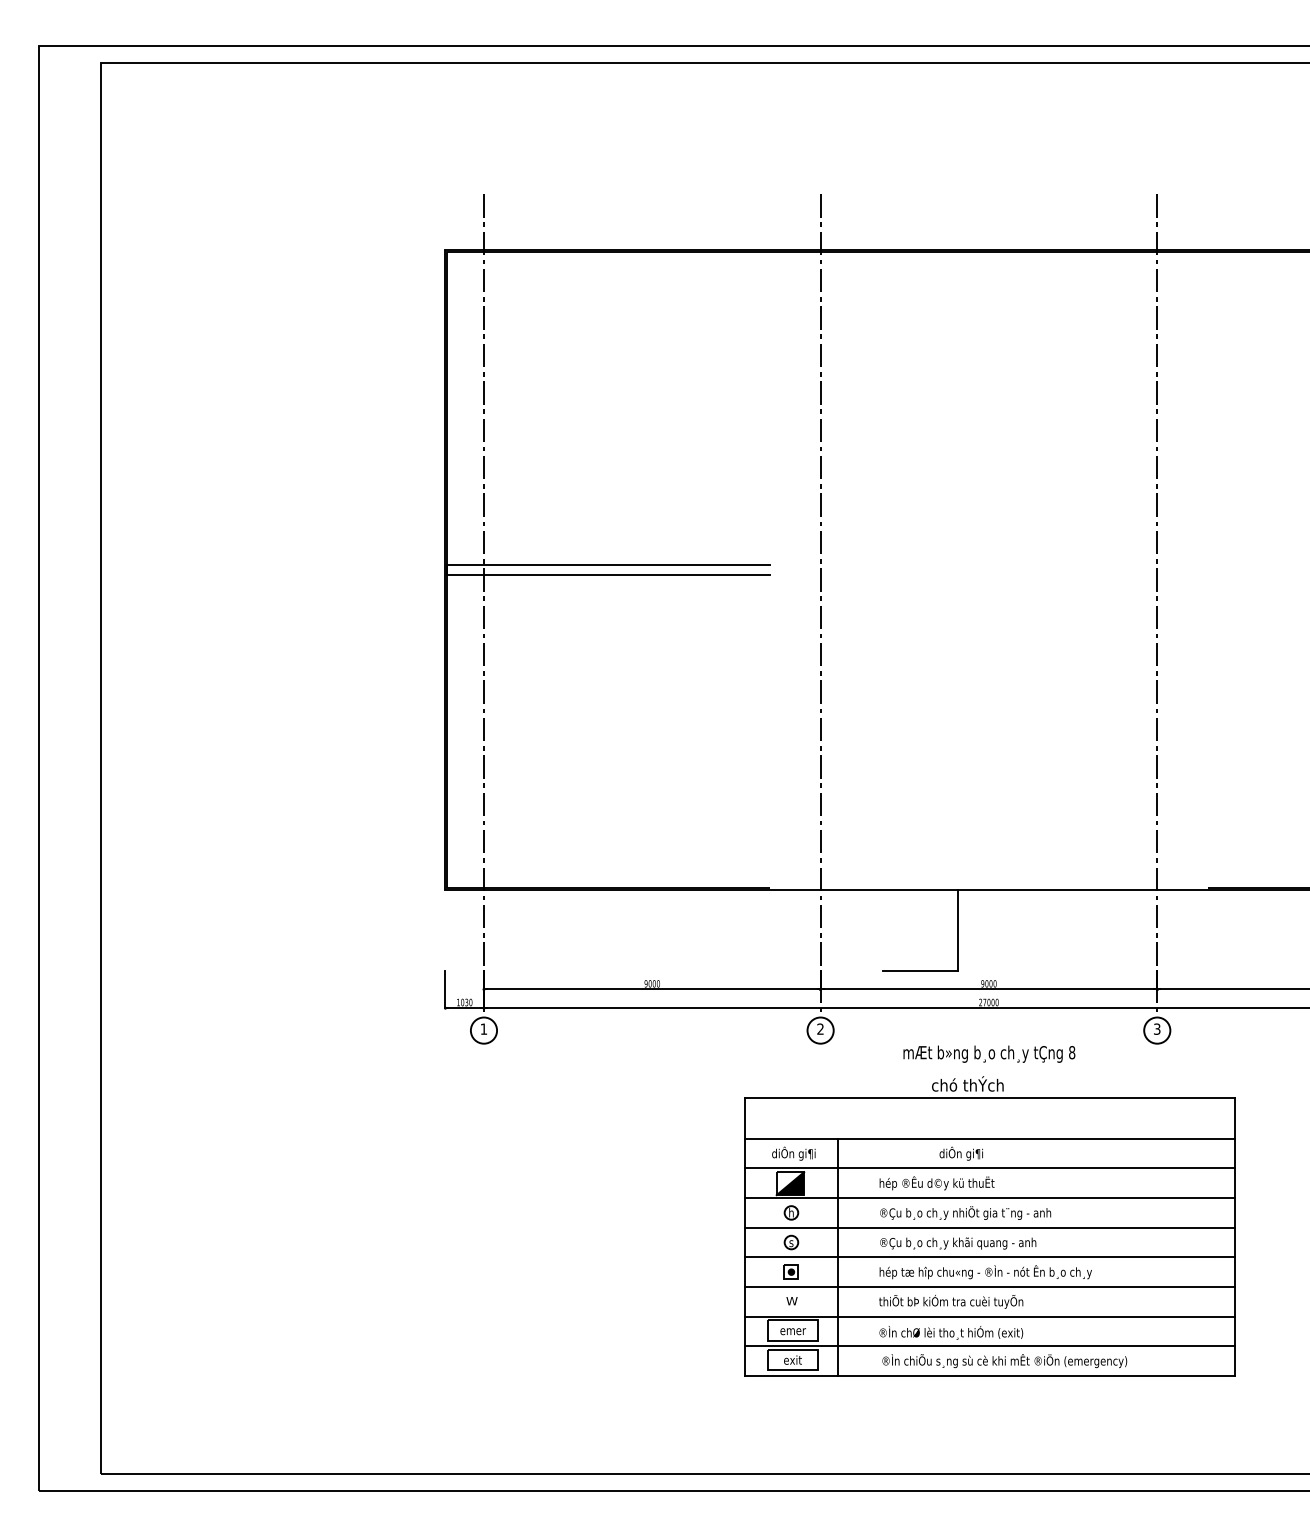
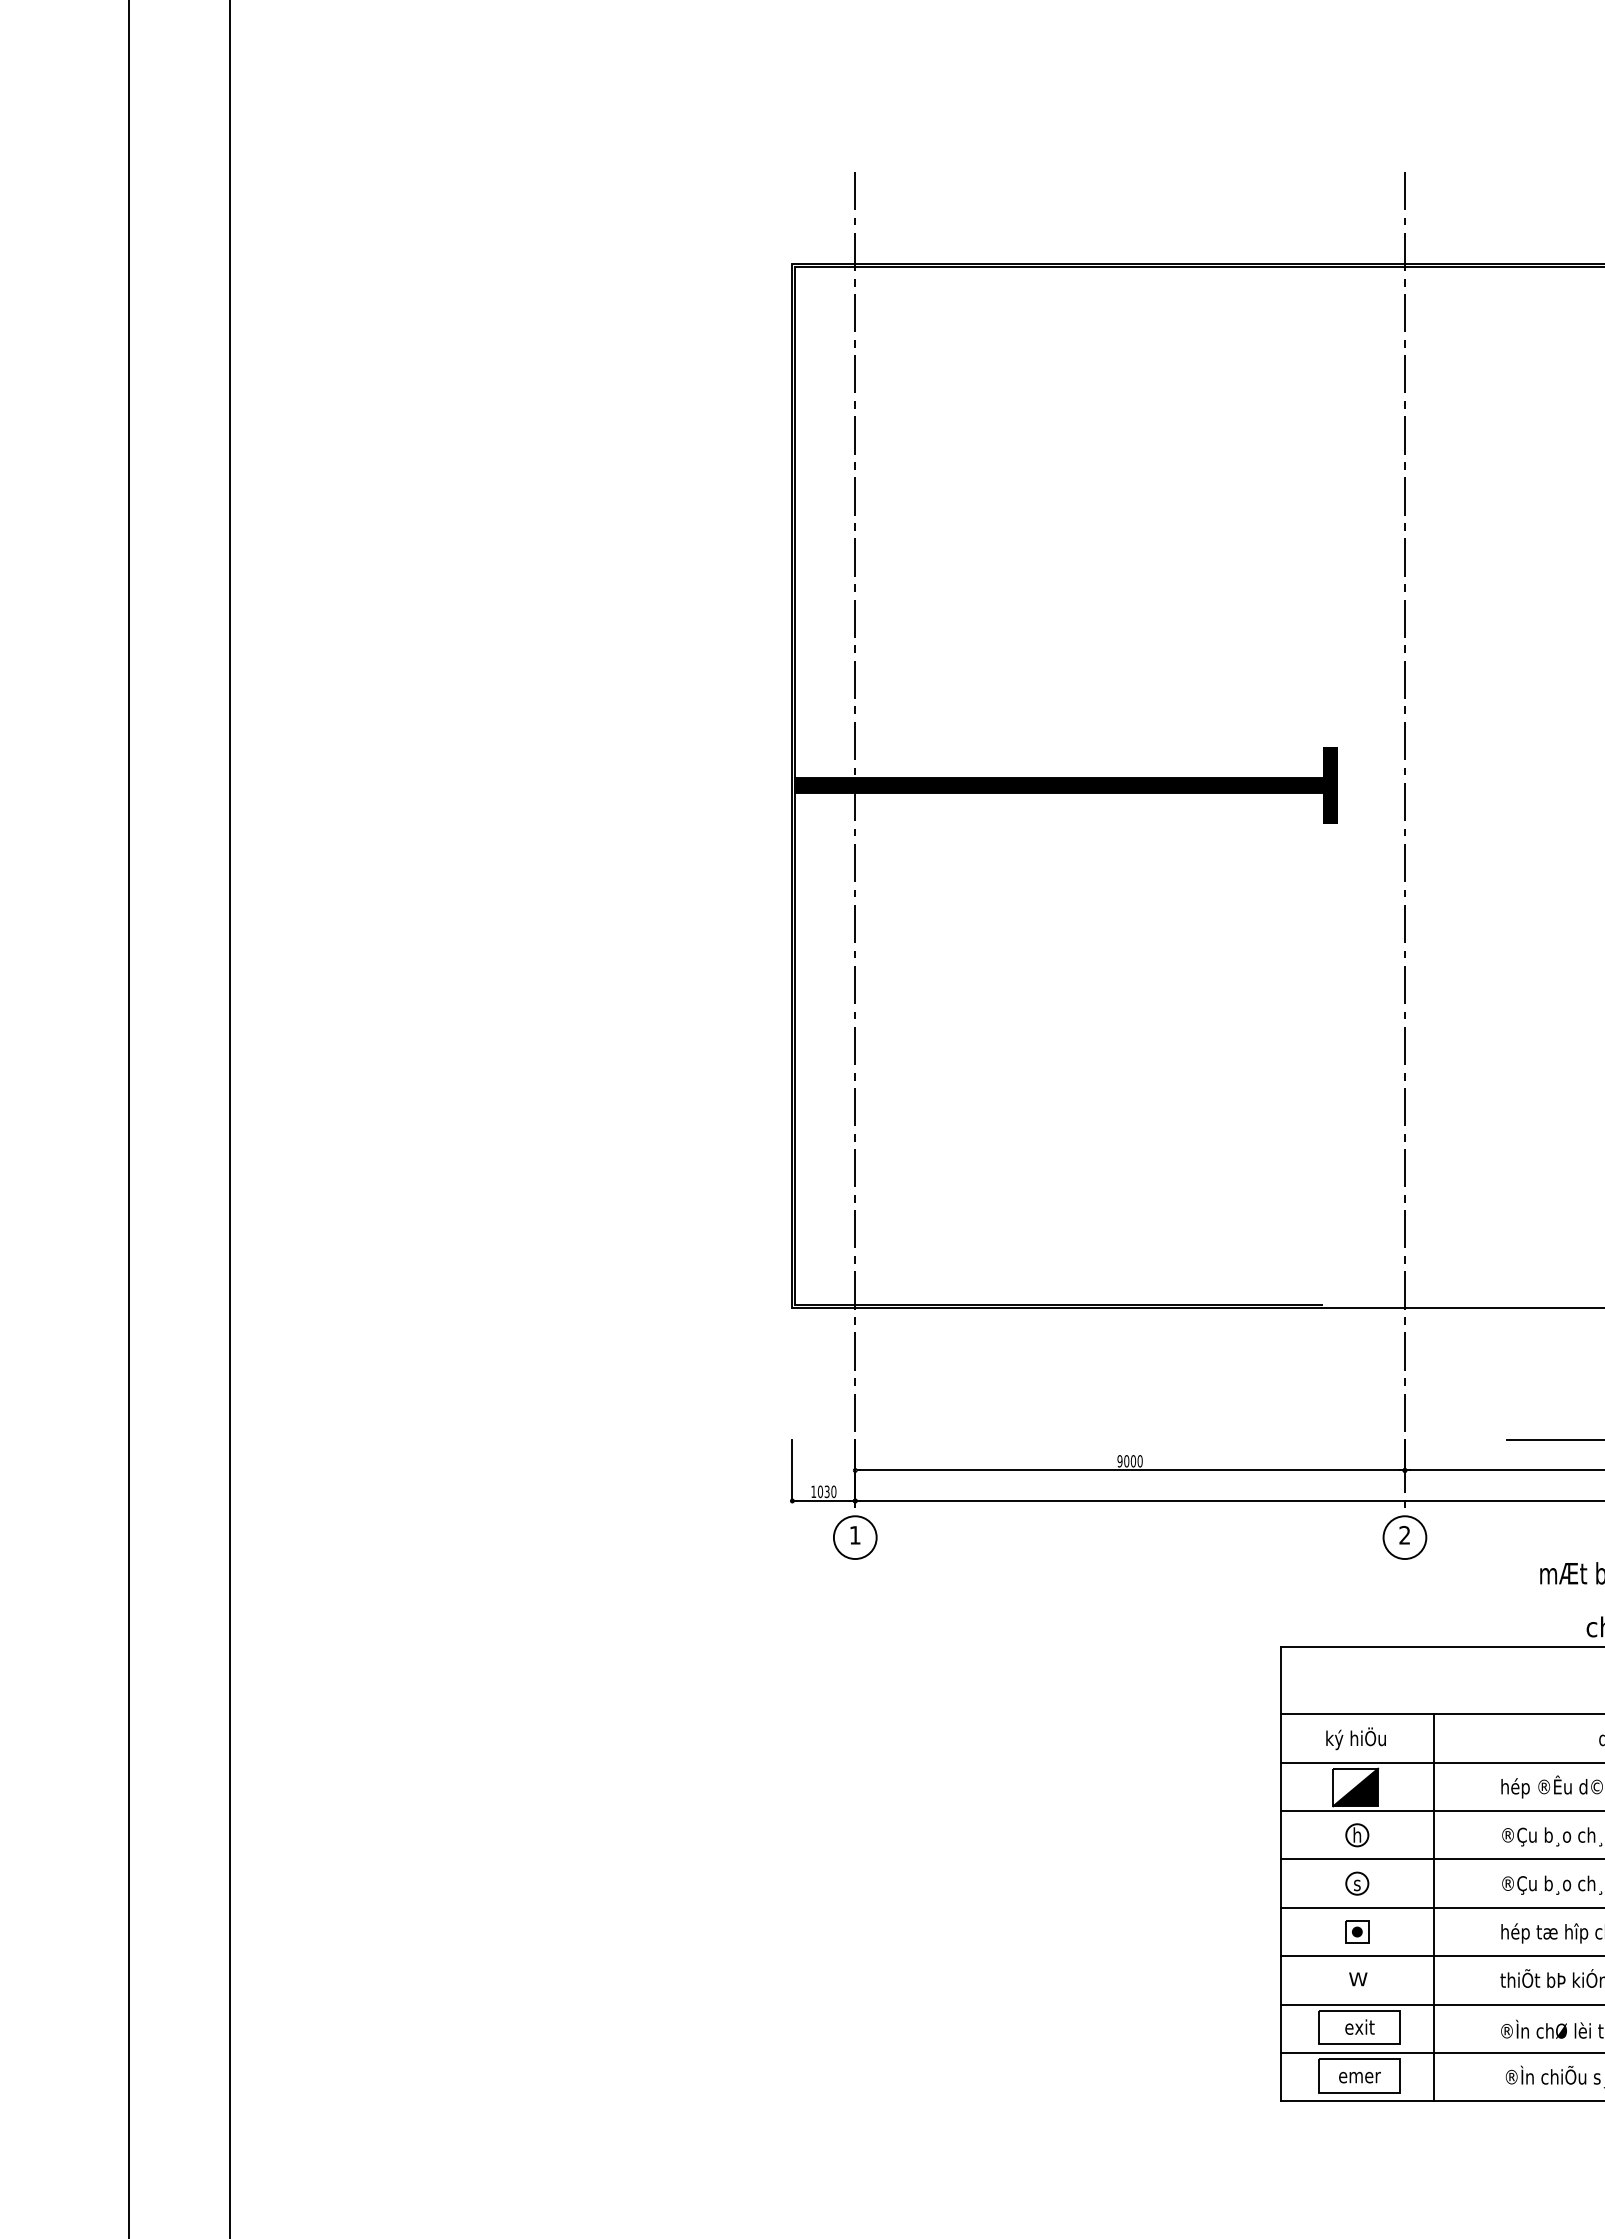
fill: (613, 569) -> (1066, 784), added
text: (793, 1153) -> (1360, 1738), diÔn gi¶i -> ký hiÖu
text: (792, 1330) -> (1359, 2027), emer -> exit
text: (792, 1359) -> (1359, 2074), exit -> emer

